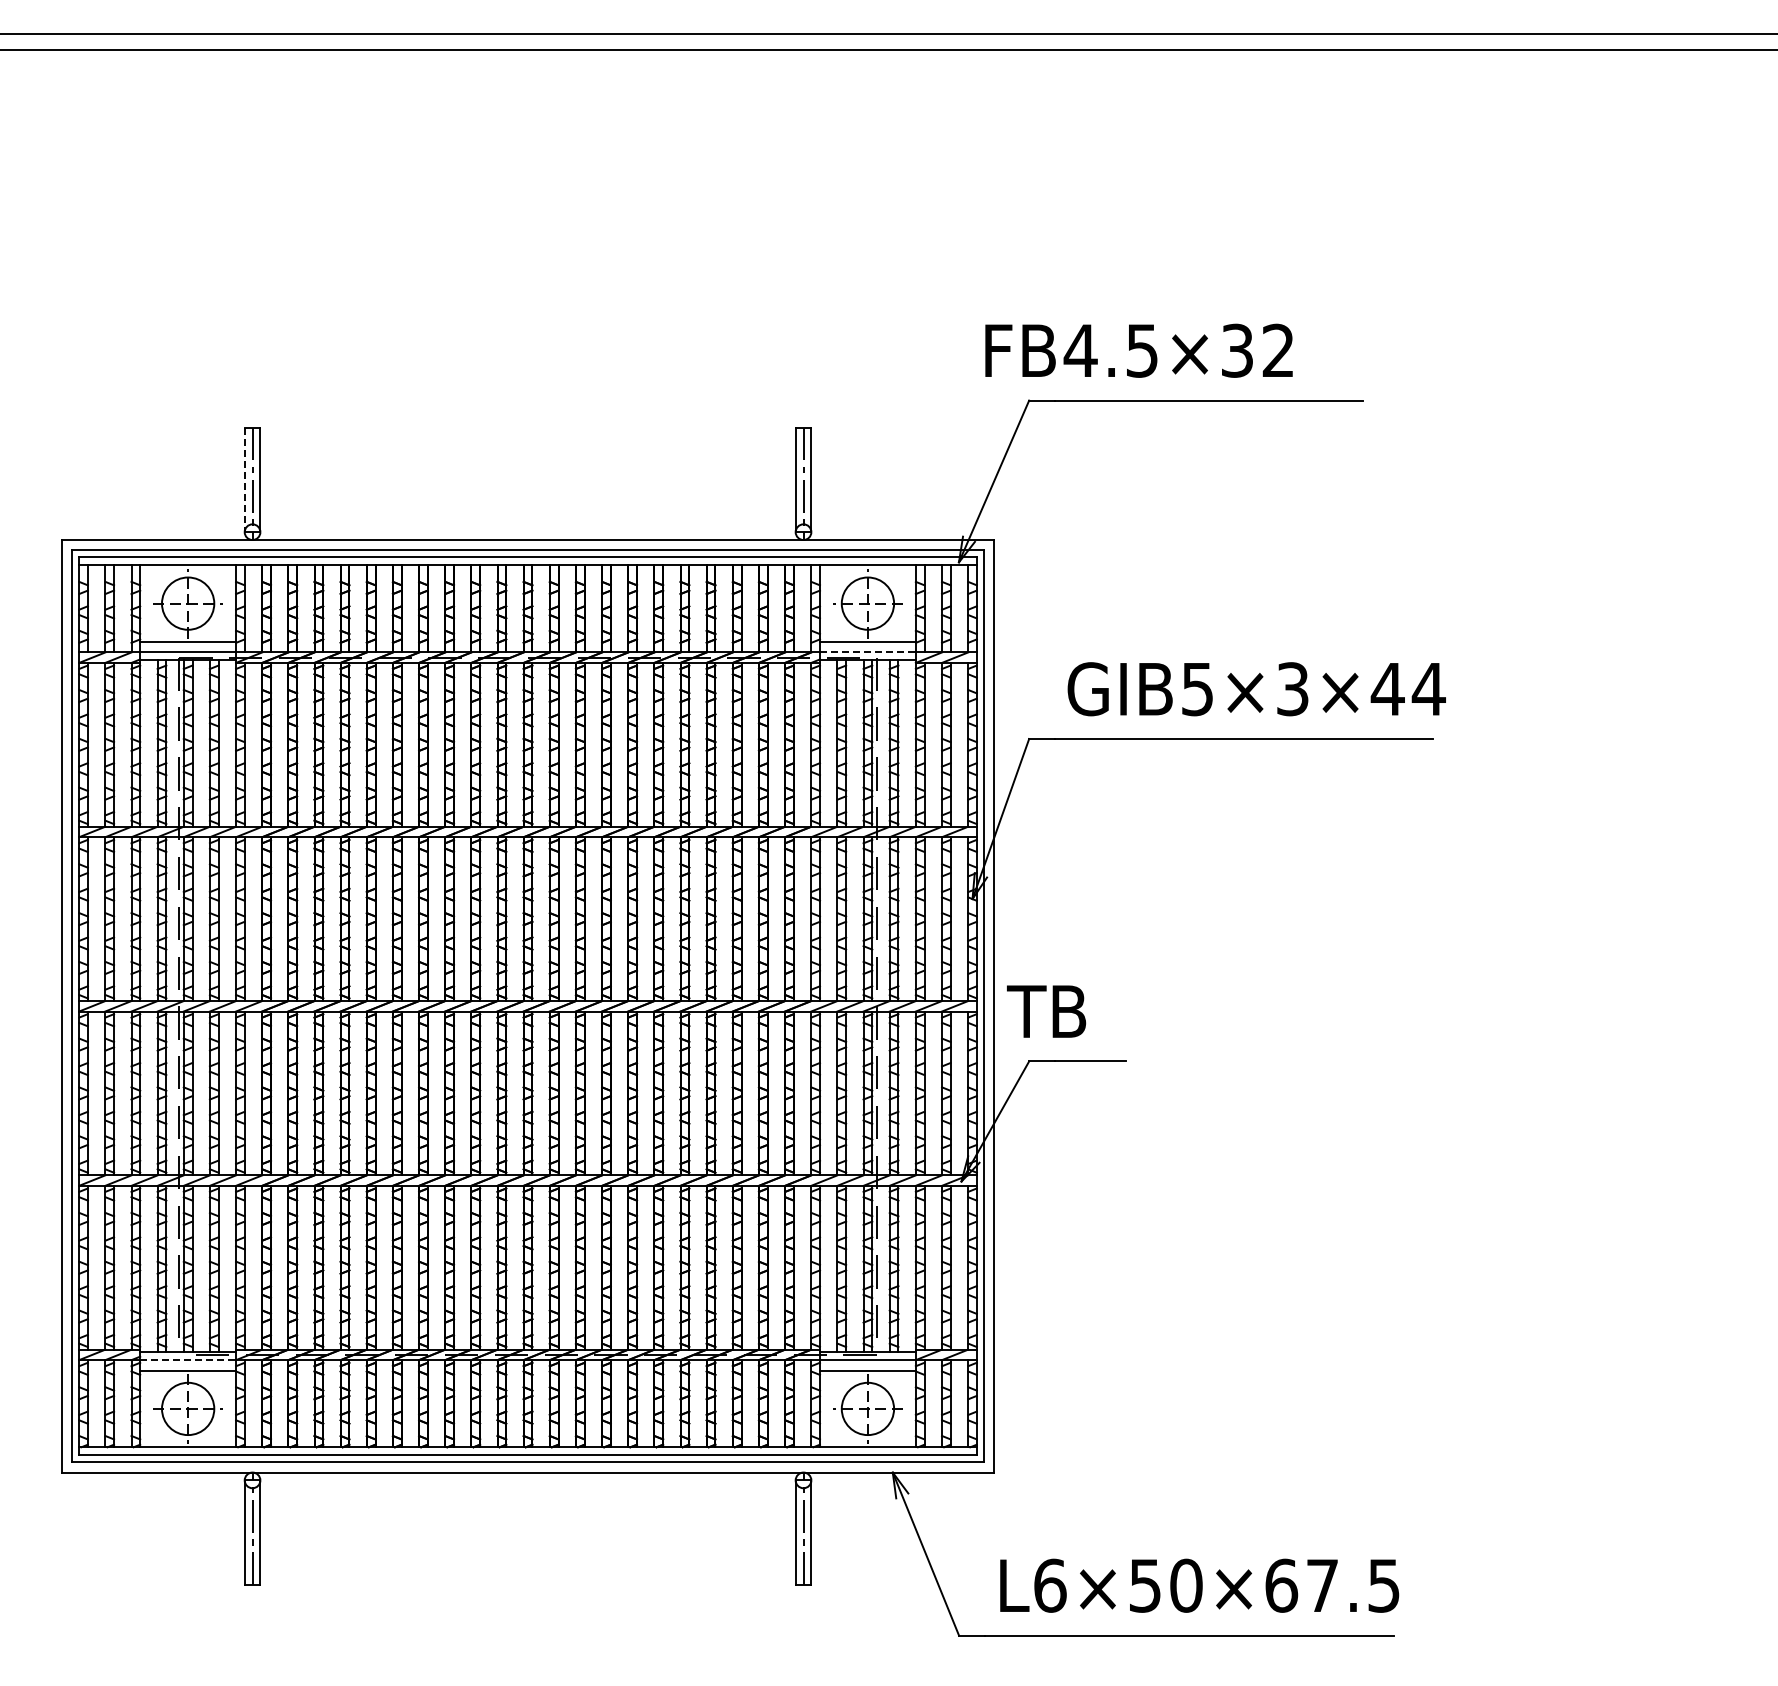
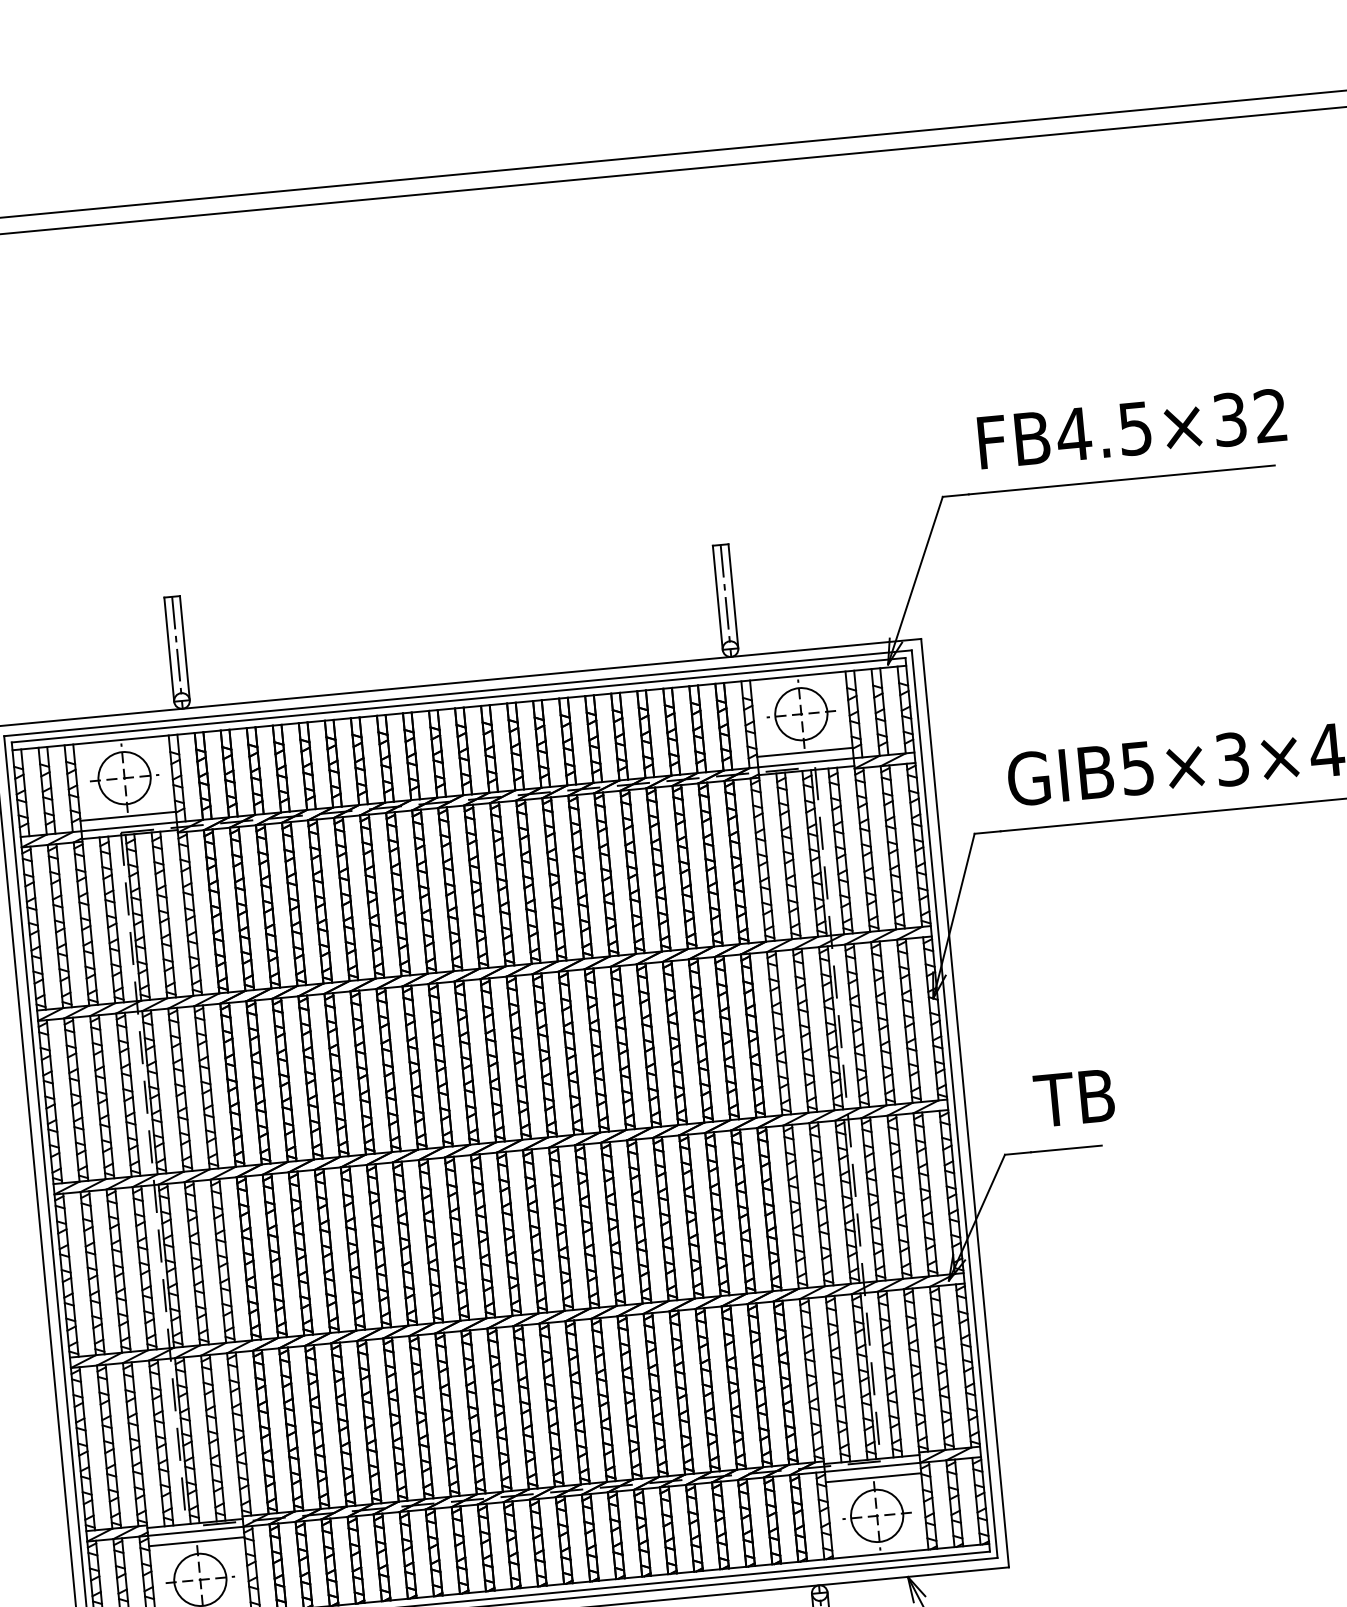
text: (1138, 350) -> (1131, 428), moved
line: (244, 480) -> (169, 650), dashed -> solid
line: (867, 652) -> (805, 762), dashed -> solid
text: (1046, 1011) -> (1074, 1098), moved
line: (188, 1360) -> (196, 1531), dashed -> solid

